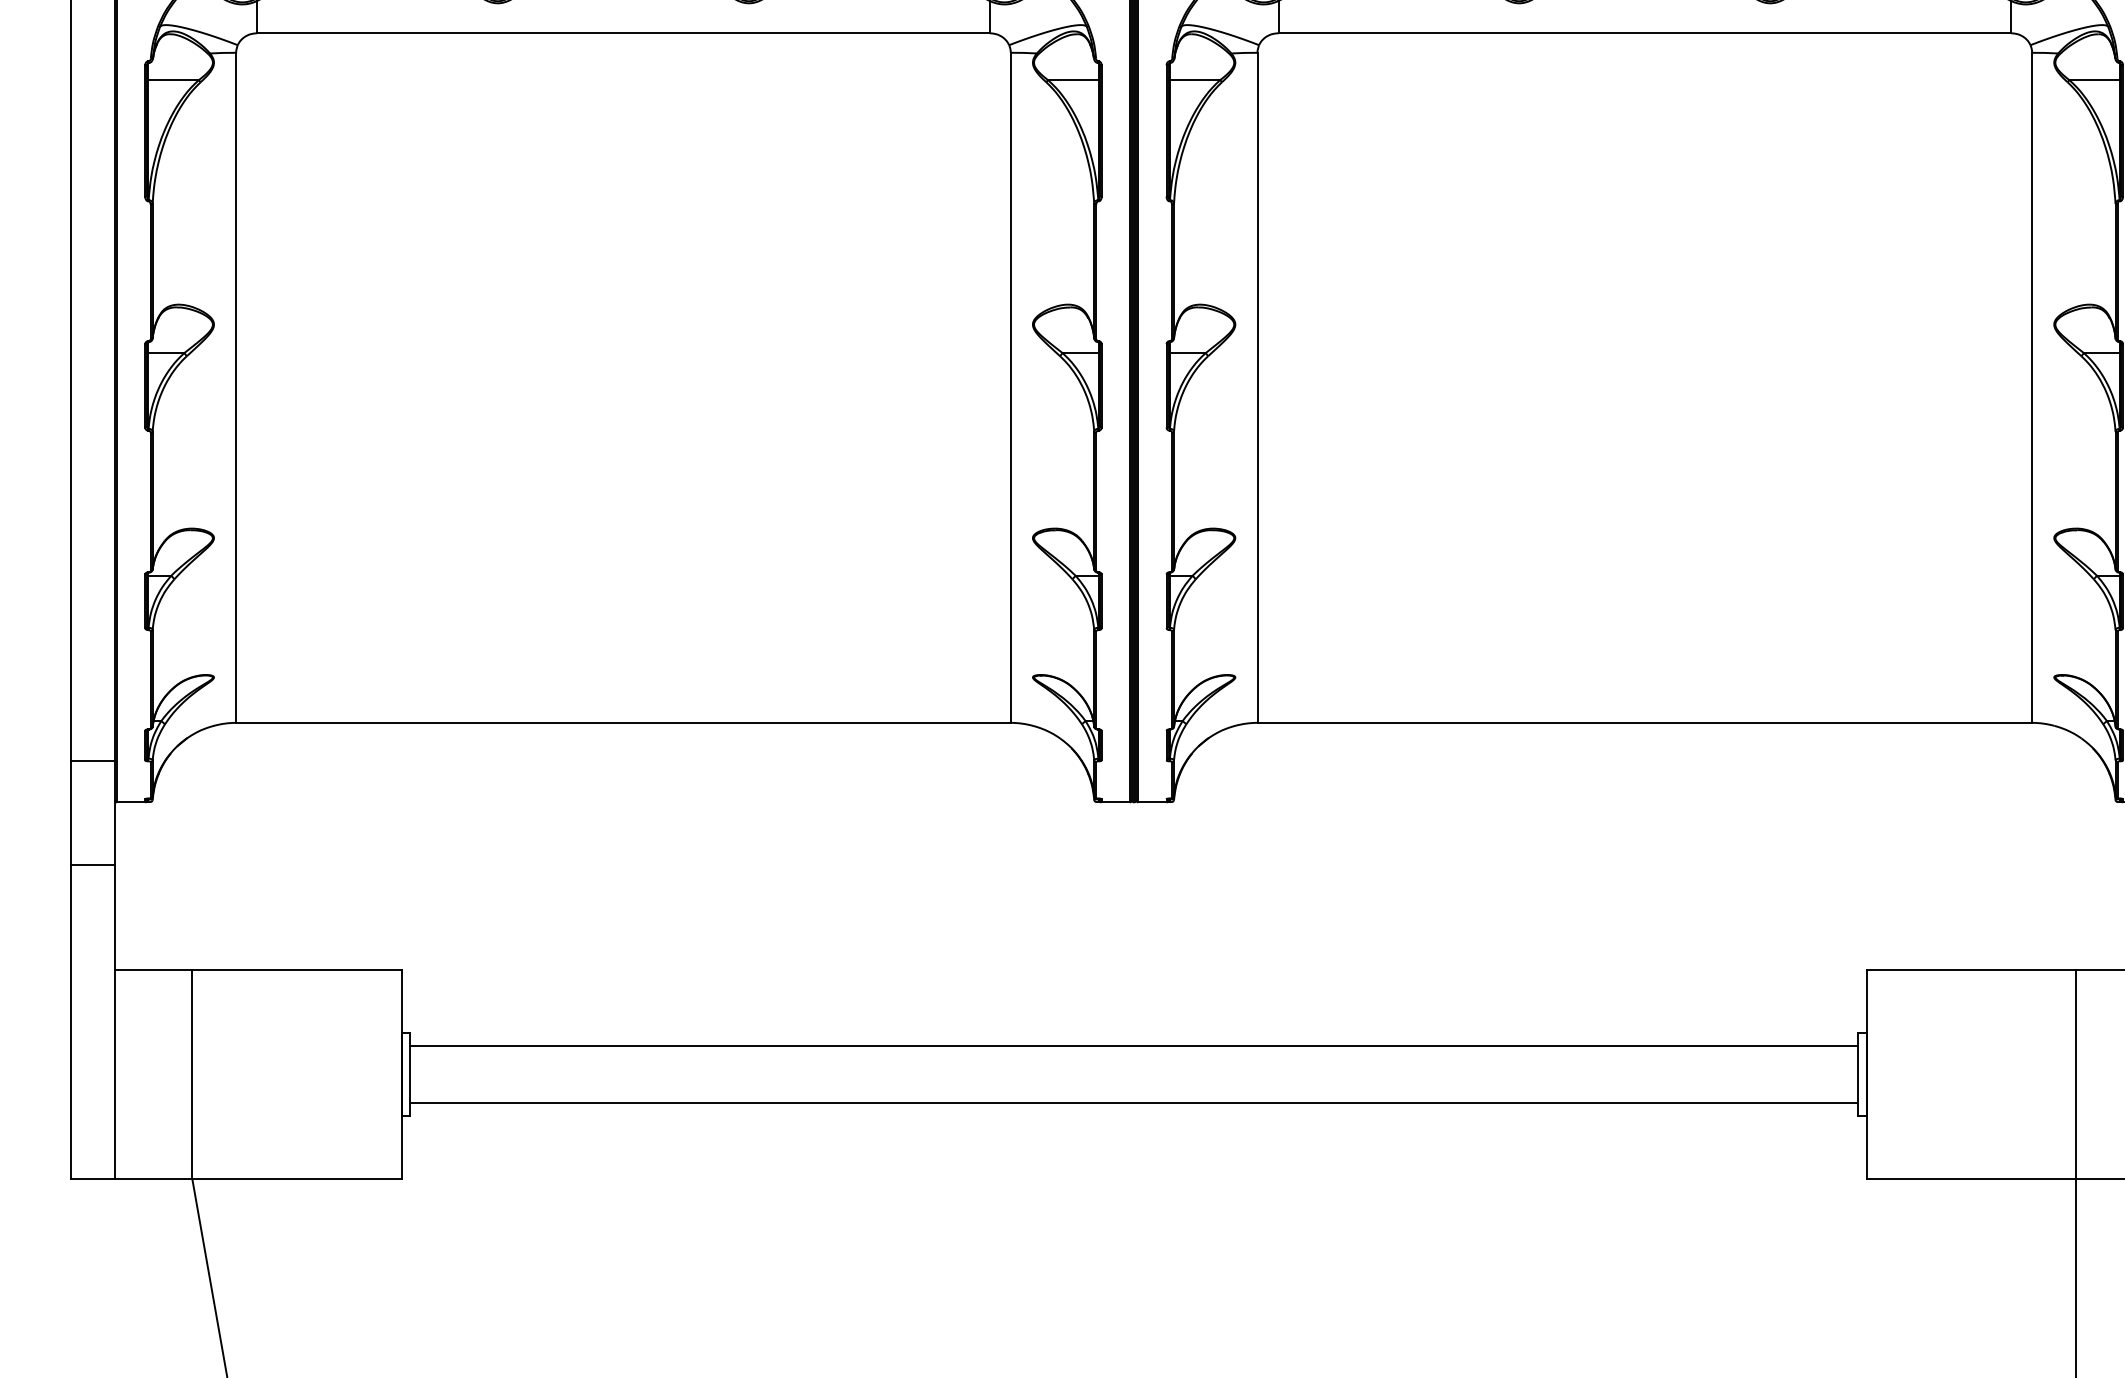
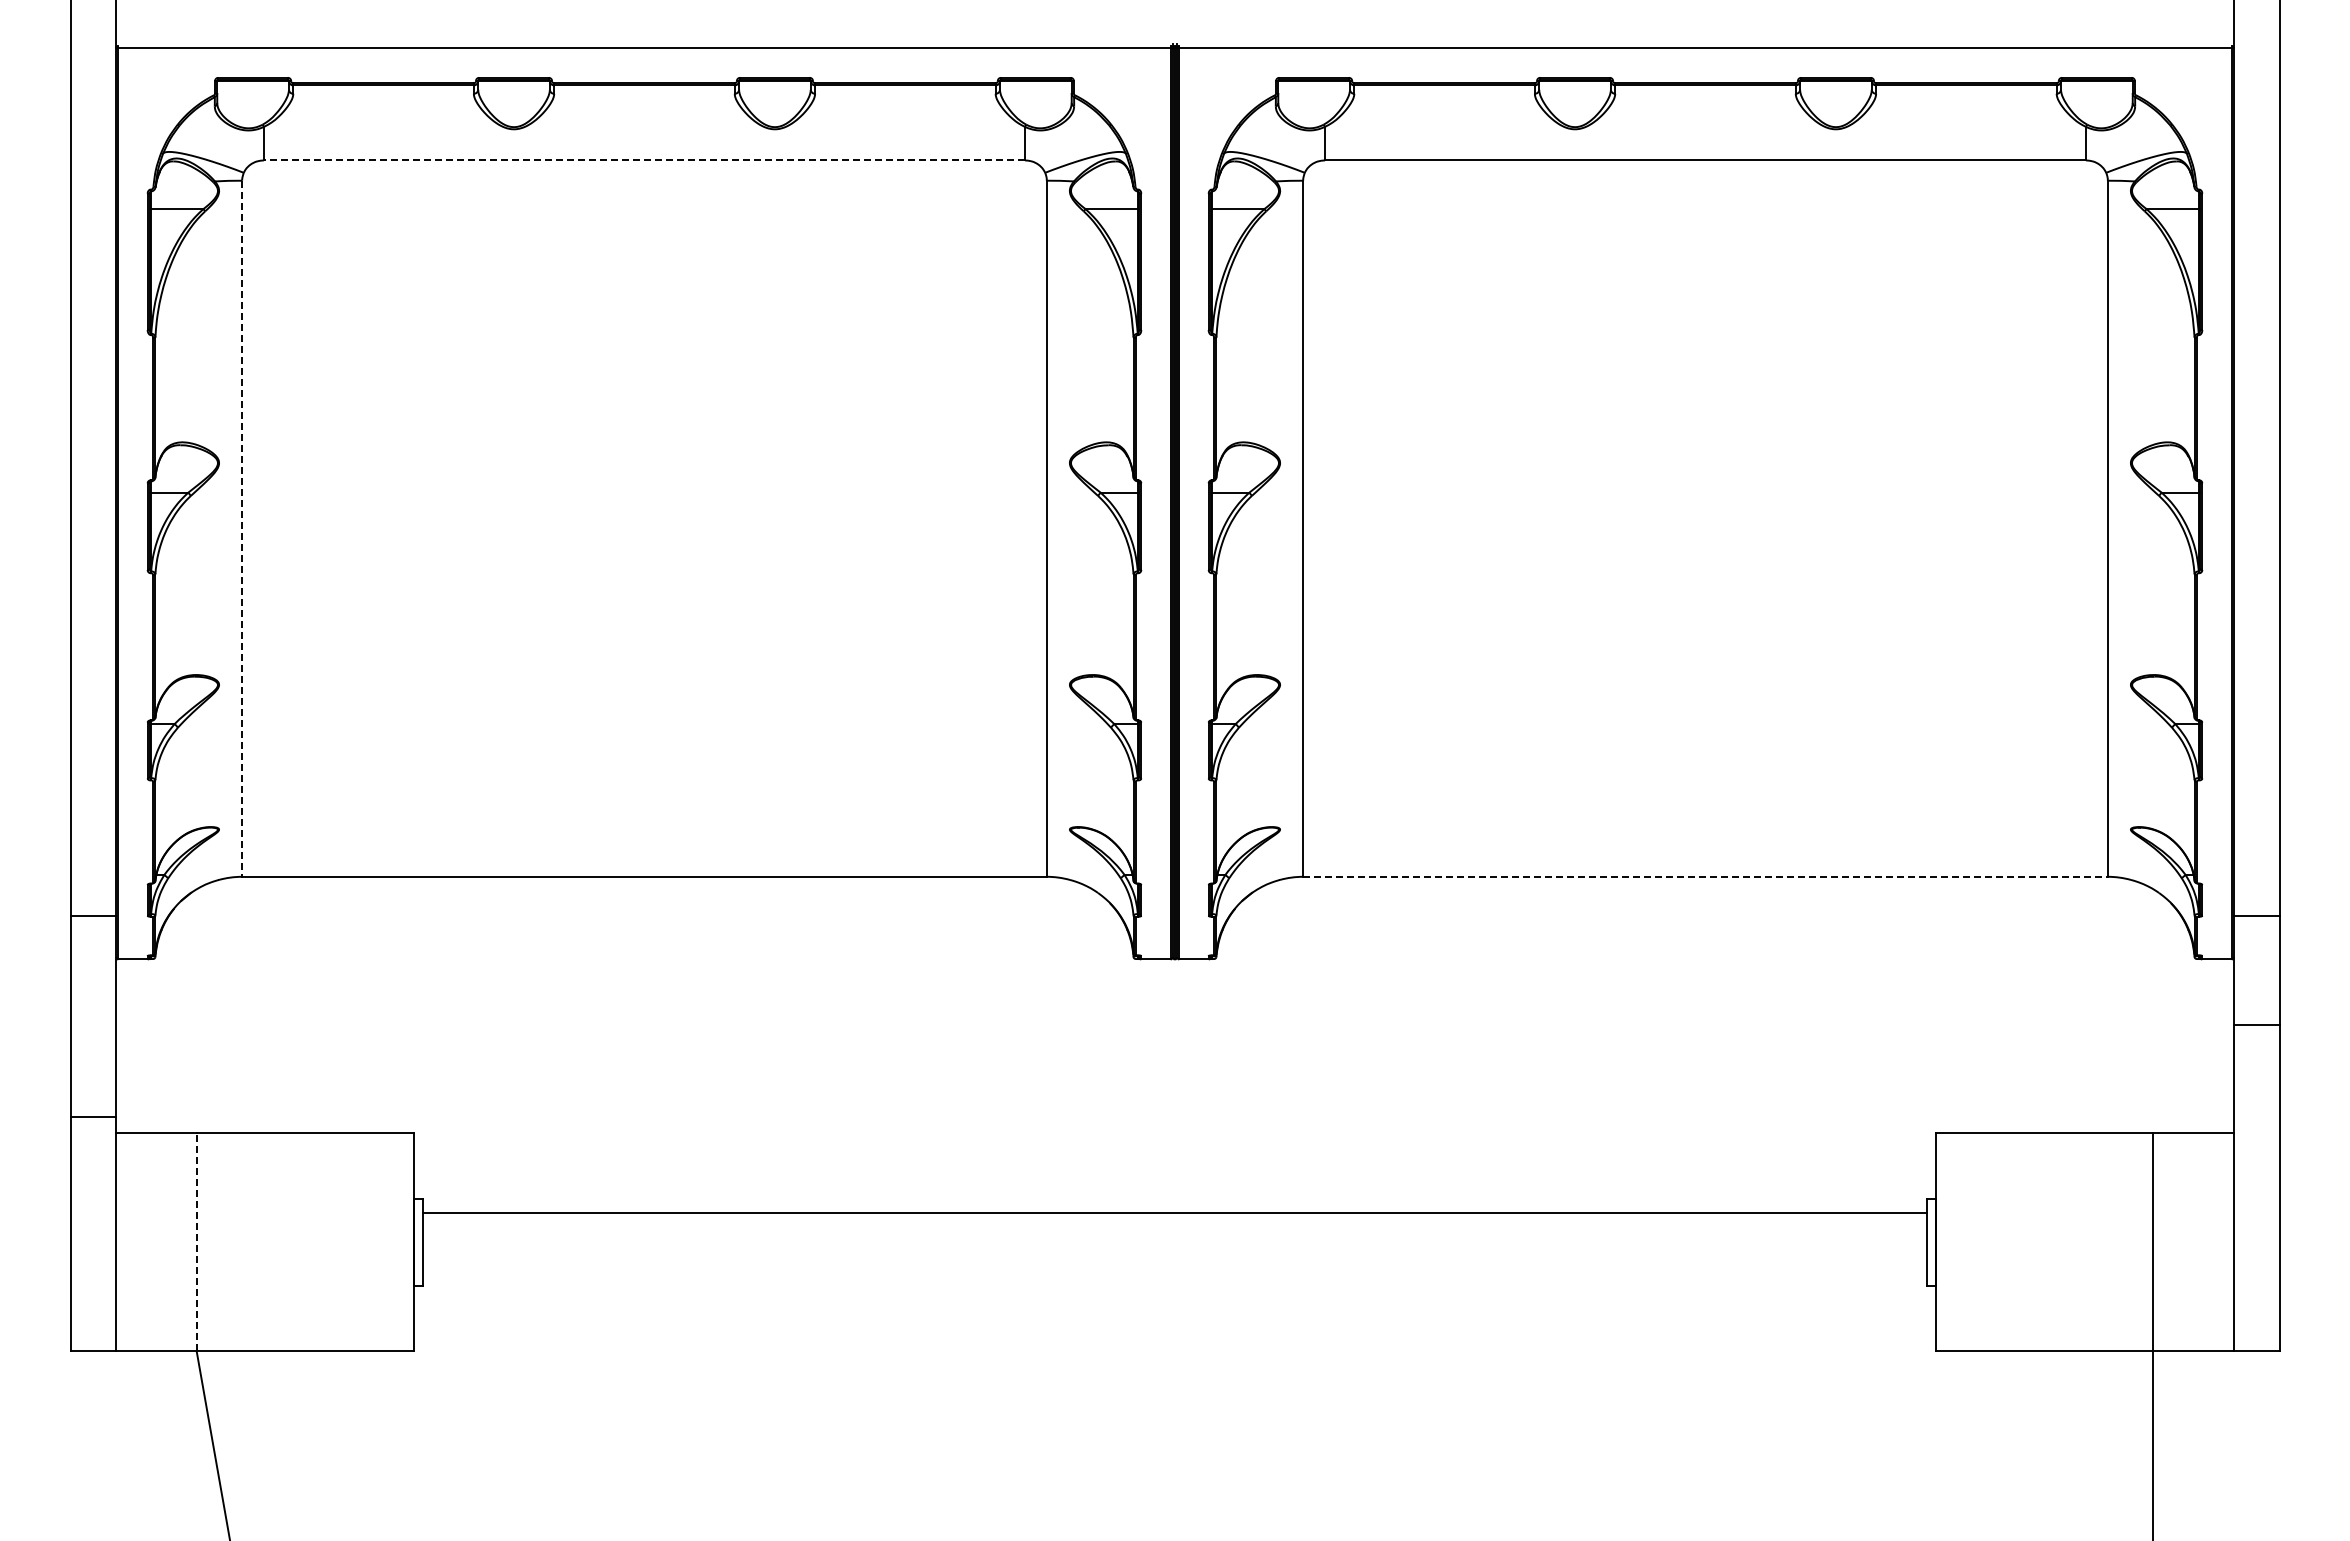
line: (622, 33) -> (643, 160), solid -> dashed
line: (236, 388) -> (242, 529), solid -> dashed
line: (1645, 722) -> (1706, 876), solid -> dashed
line: (93, 865) -> (93, 1116), moved
line: (192, 1074) -> (196, 1242), solid -> dashed
line: (1133, 1102) -> (1174, 1271), removed

